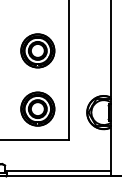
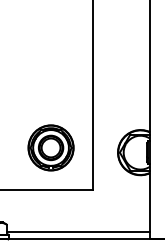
part: (37, 50) -> (50, 68), removed

